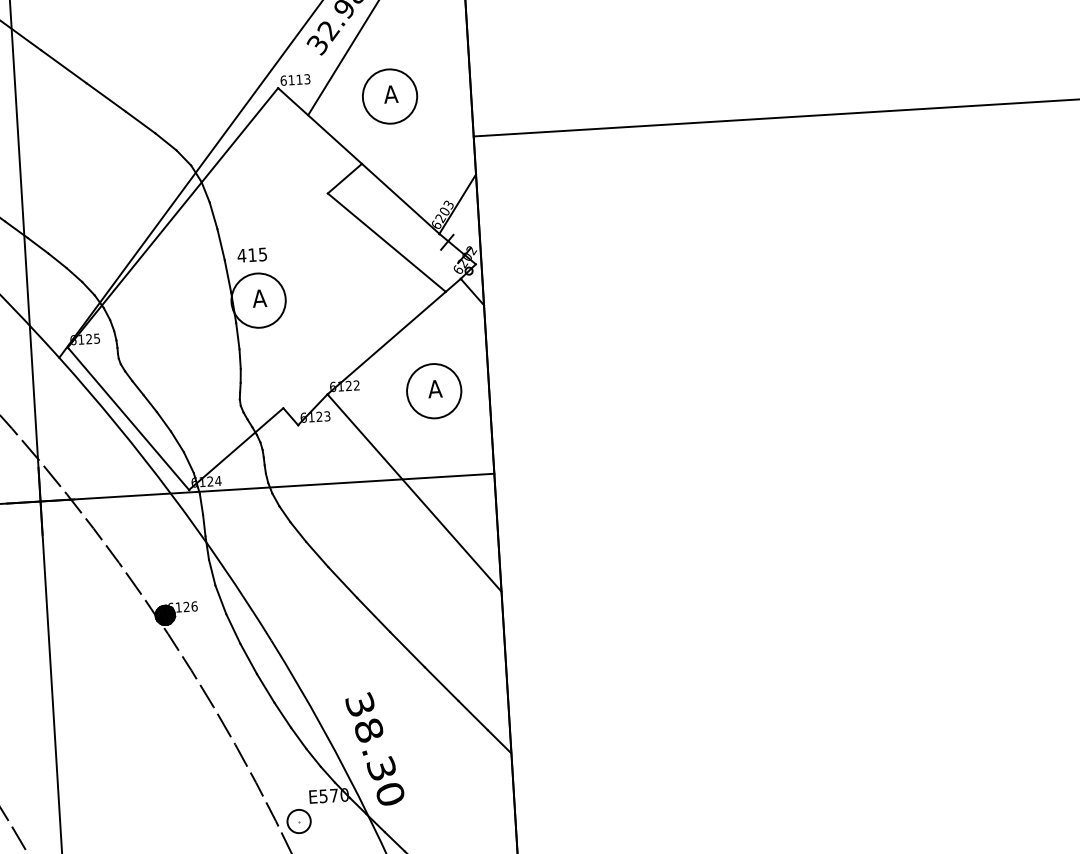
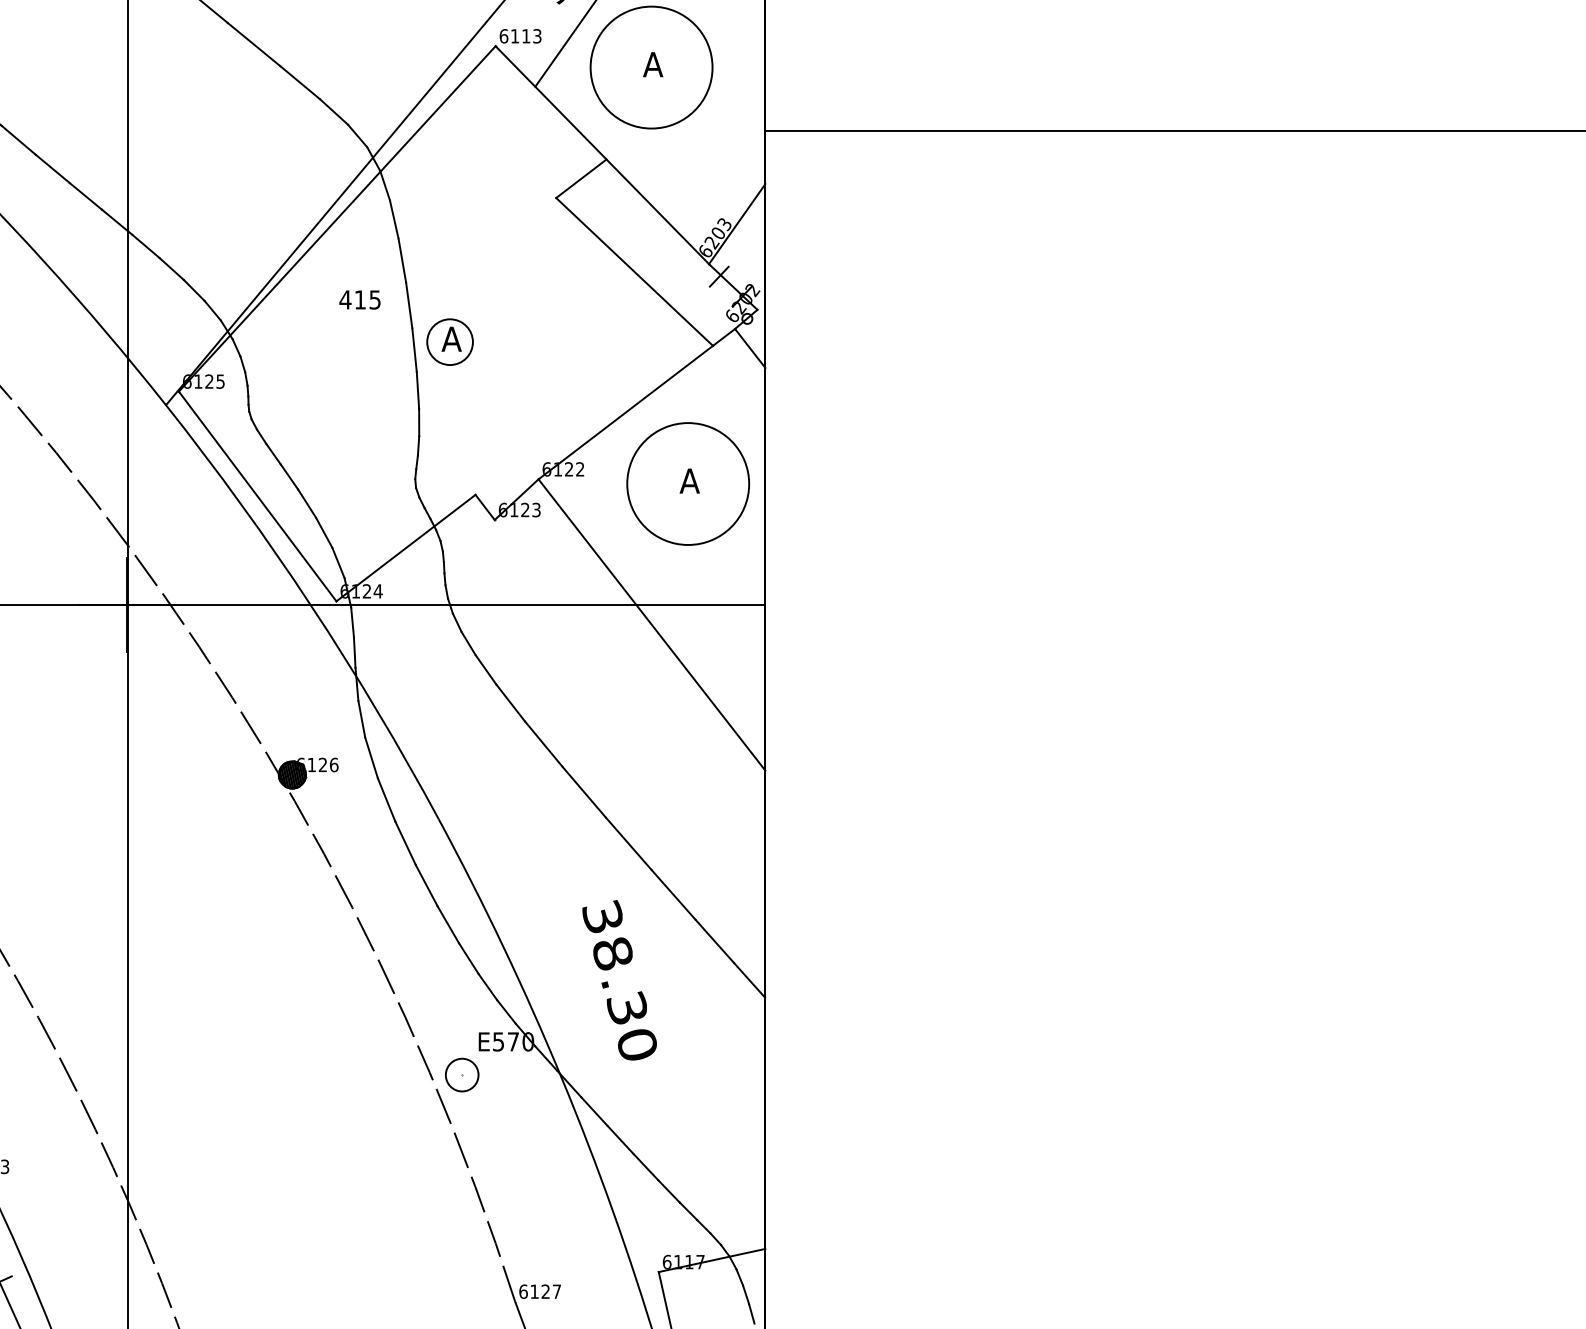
circle: (389, 96) -> (651, 67), size x1.6
text: (251, 254) -> (359, 299), moved
circle: (258, 300) -> (450, 342), size x0.6
circle: (434, 390) -> (688, 483), size x1.6
text: (374, 749) -> (619, 980), moved

